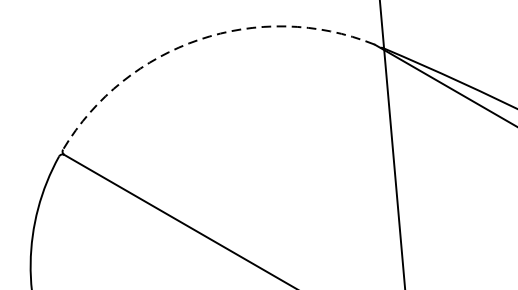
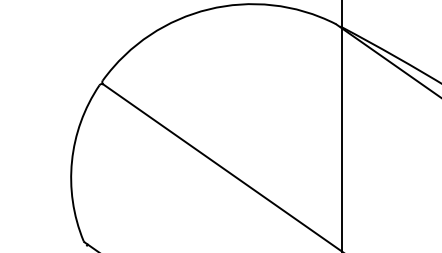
arc: (198, 39) -> (208, 9), dashed -> solid

